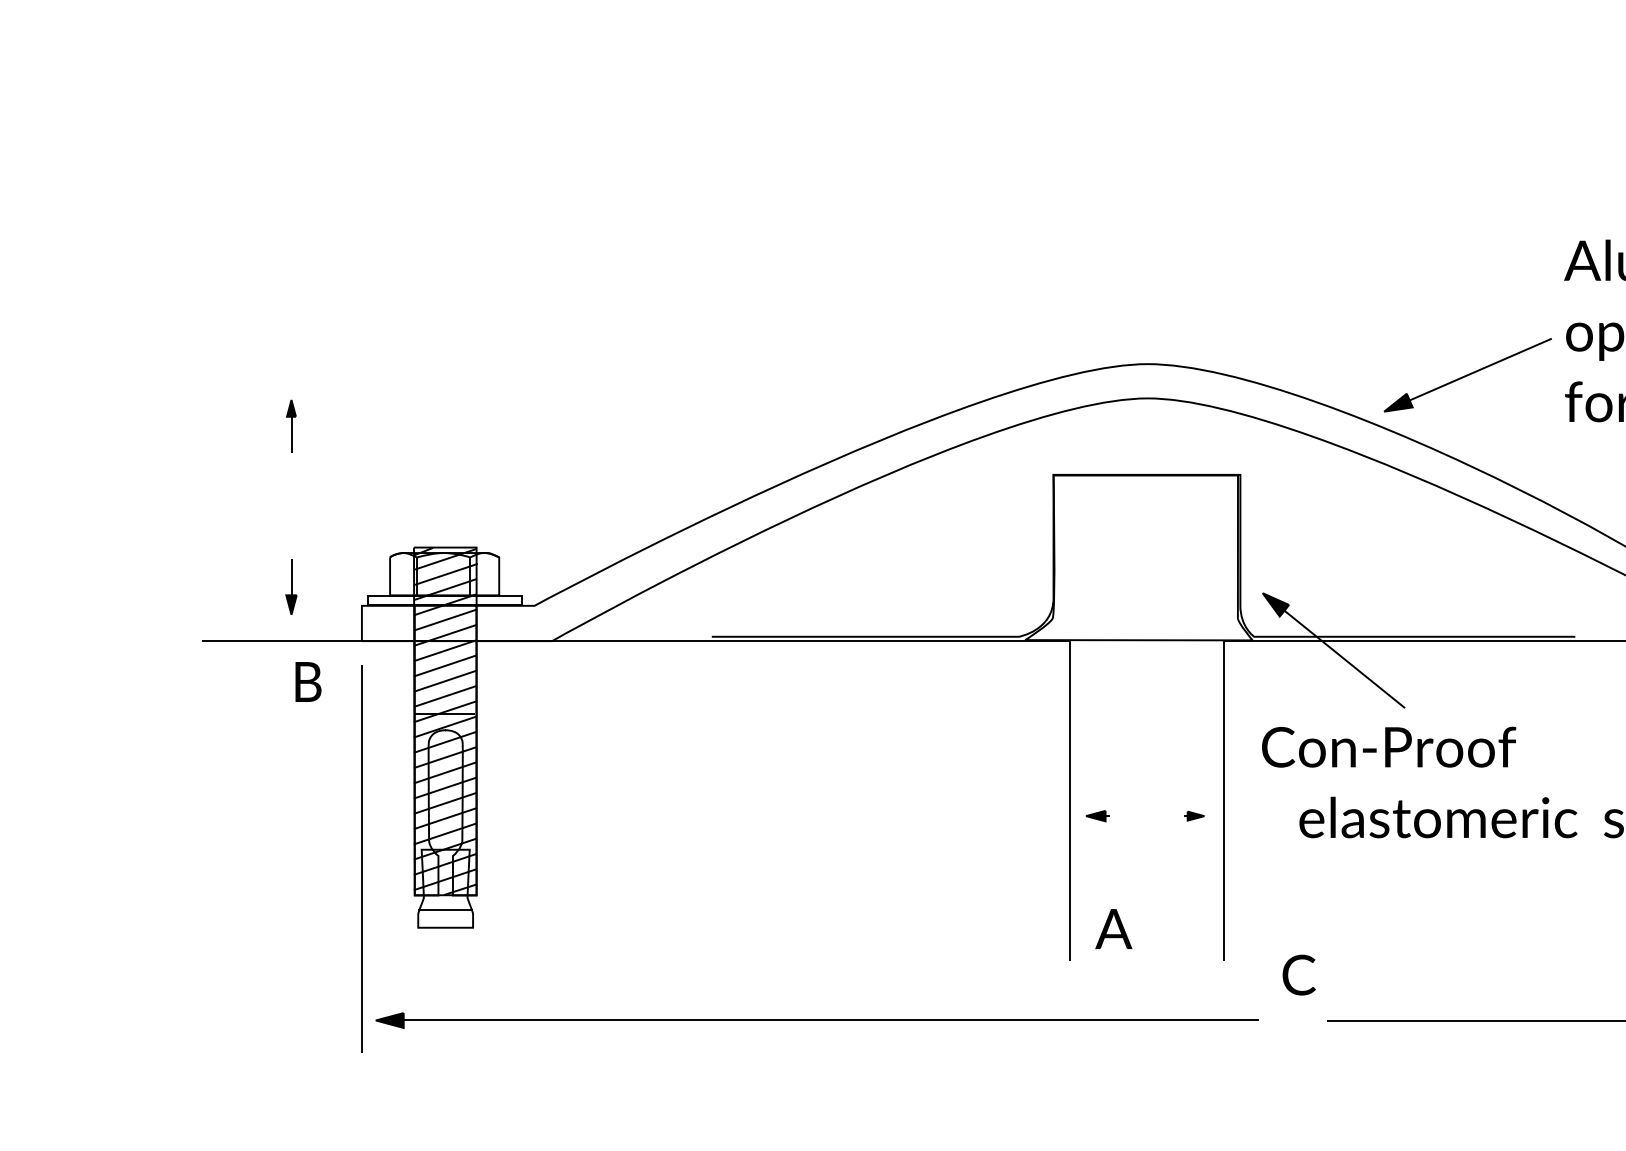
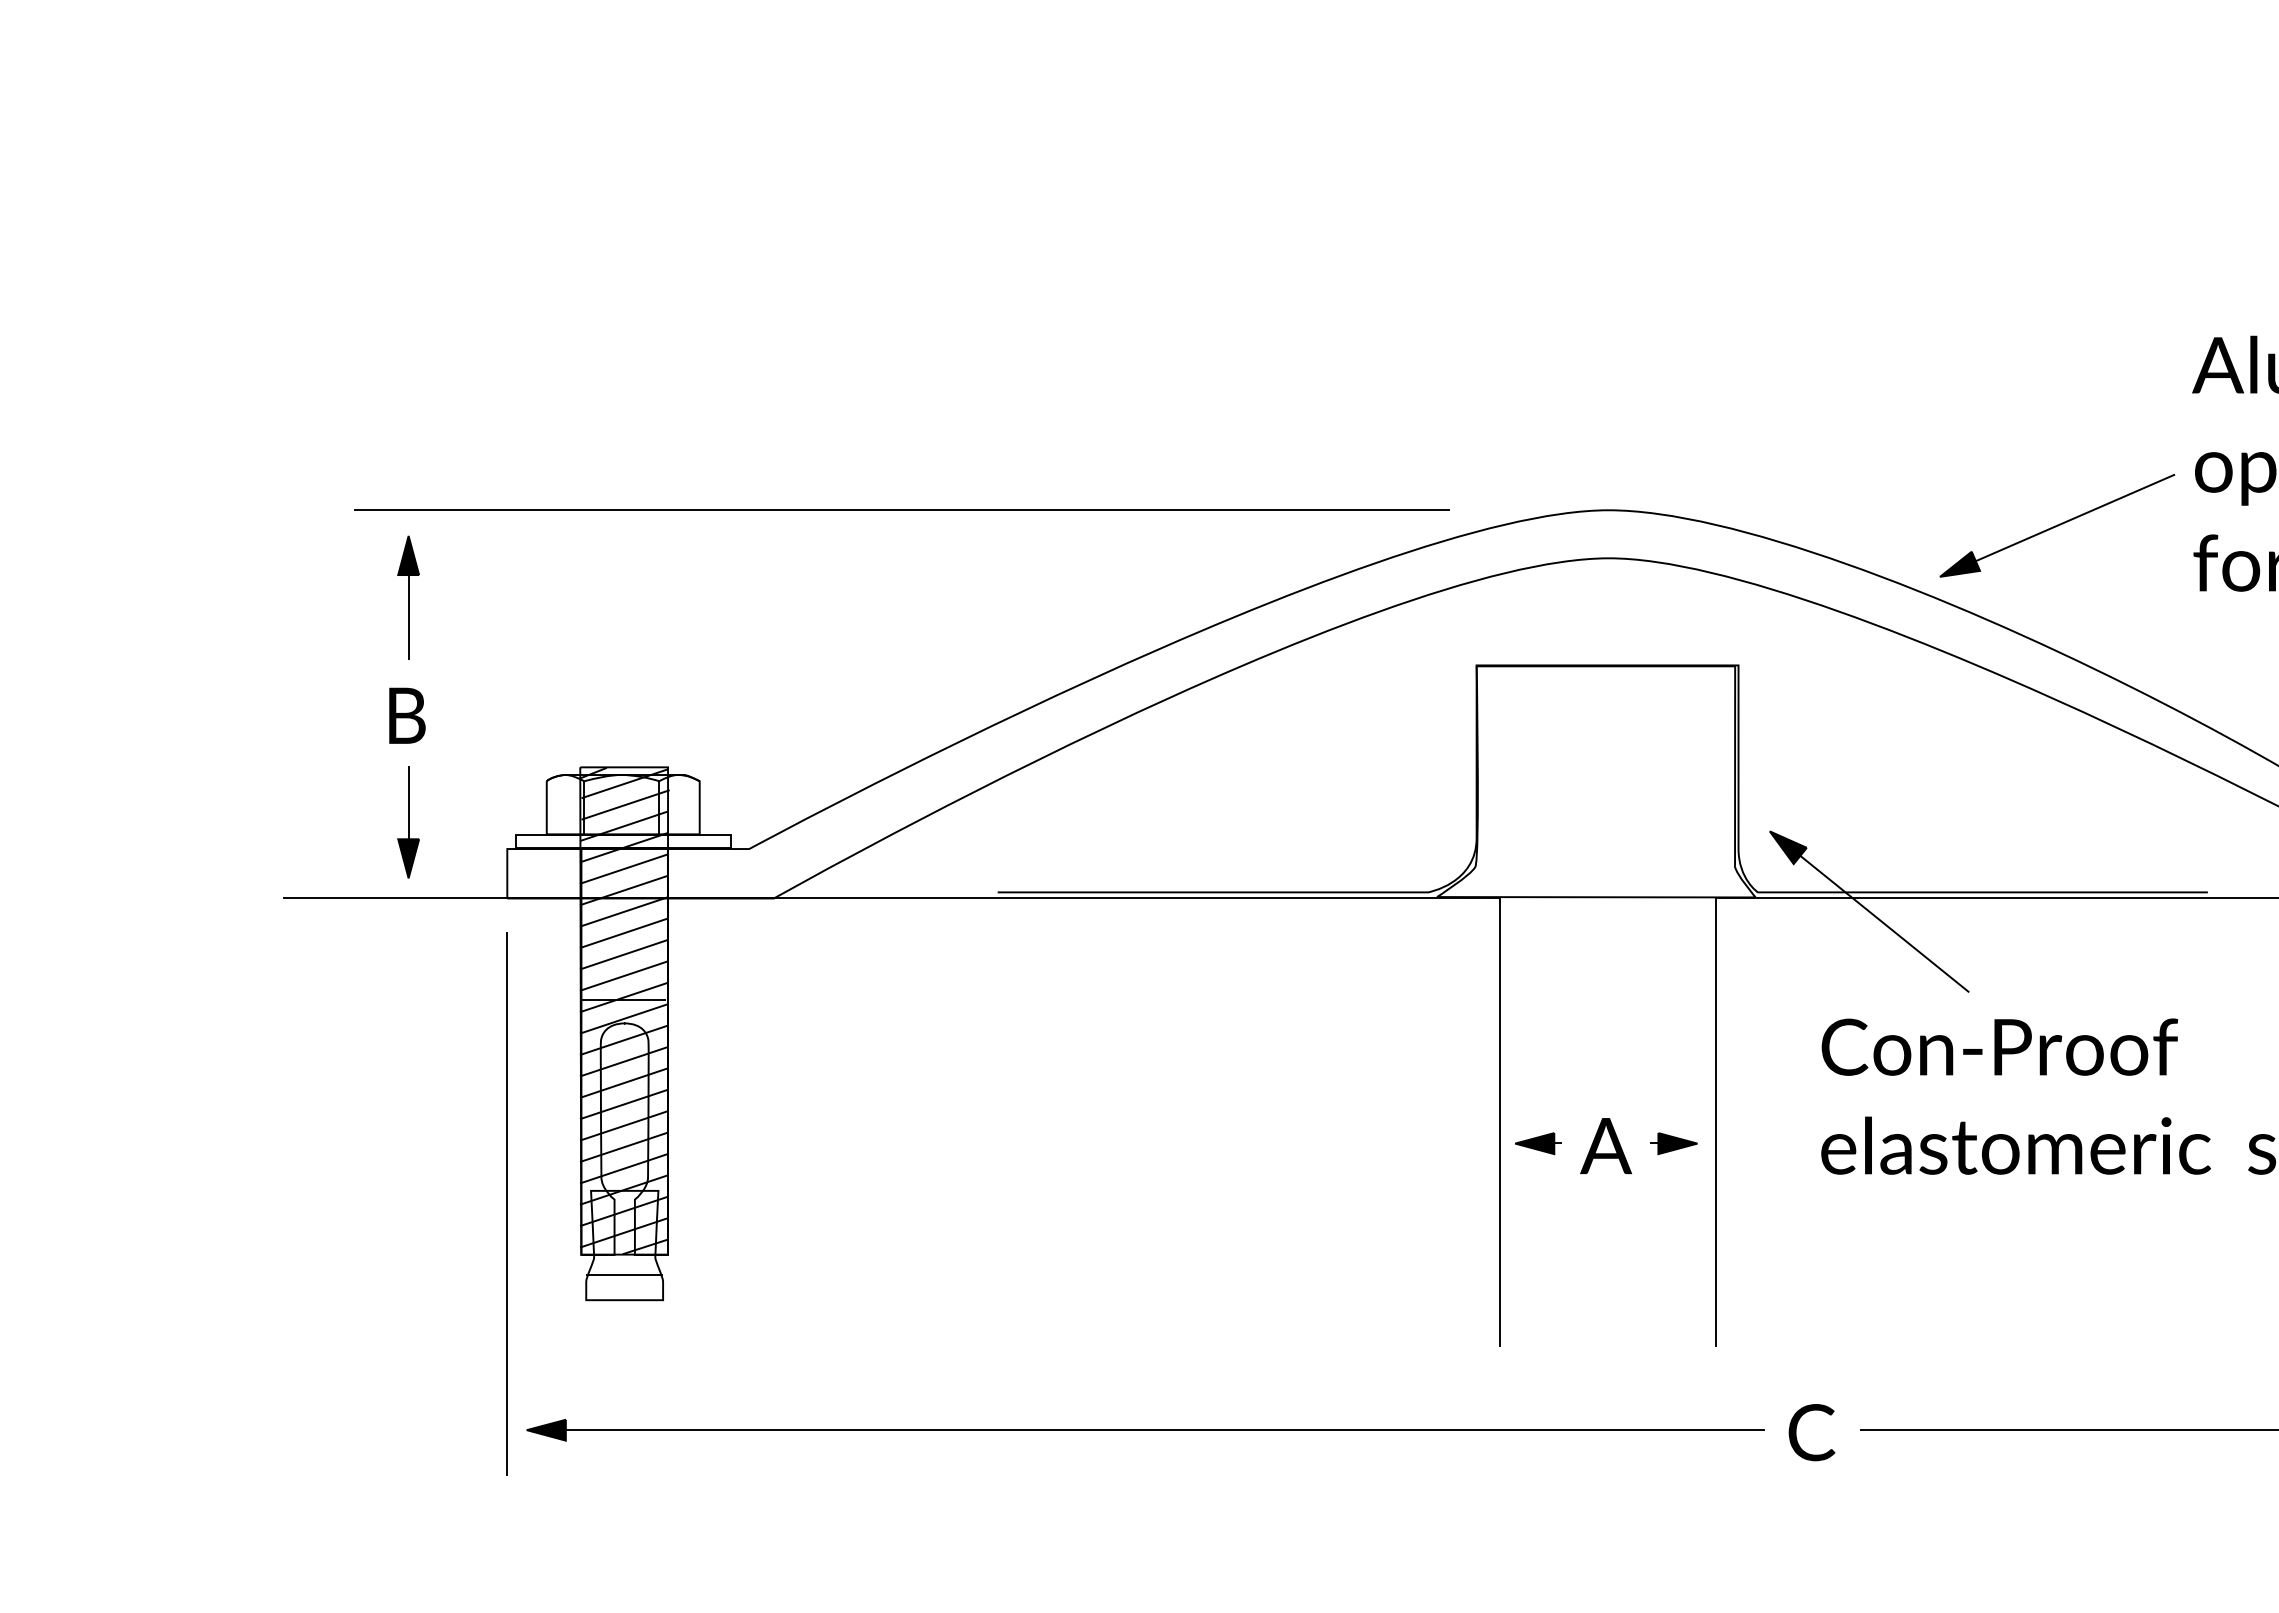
line: (643, 363) -> (901, 509), added
part: (291, 426) -> (408, 597), size x1.67
part: (291, 586) -> (408, 822), size x1.43
text: (308, 681) -> (407, 715), moved
text: (1388, 746) -> (1999, 1046), moved
part: (1097, 815) -> (1538, 1143), size x1.43
part: (1194, 815) -> (1673, 1143), size x1.67
text: (1113, 929) -> (1605, 1146), moved
text: (1298, 975) -> (1811, 1432), moved

